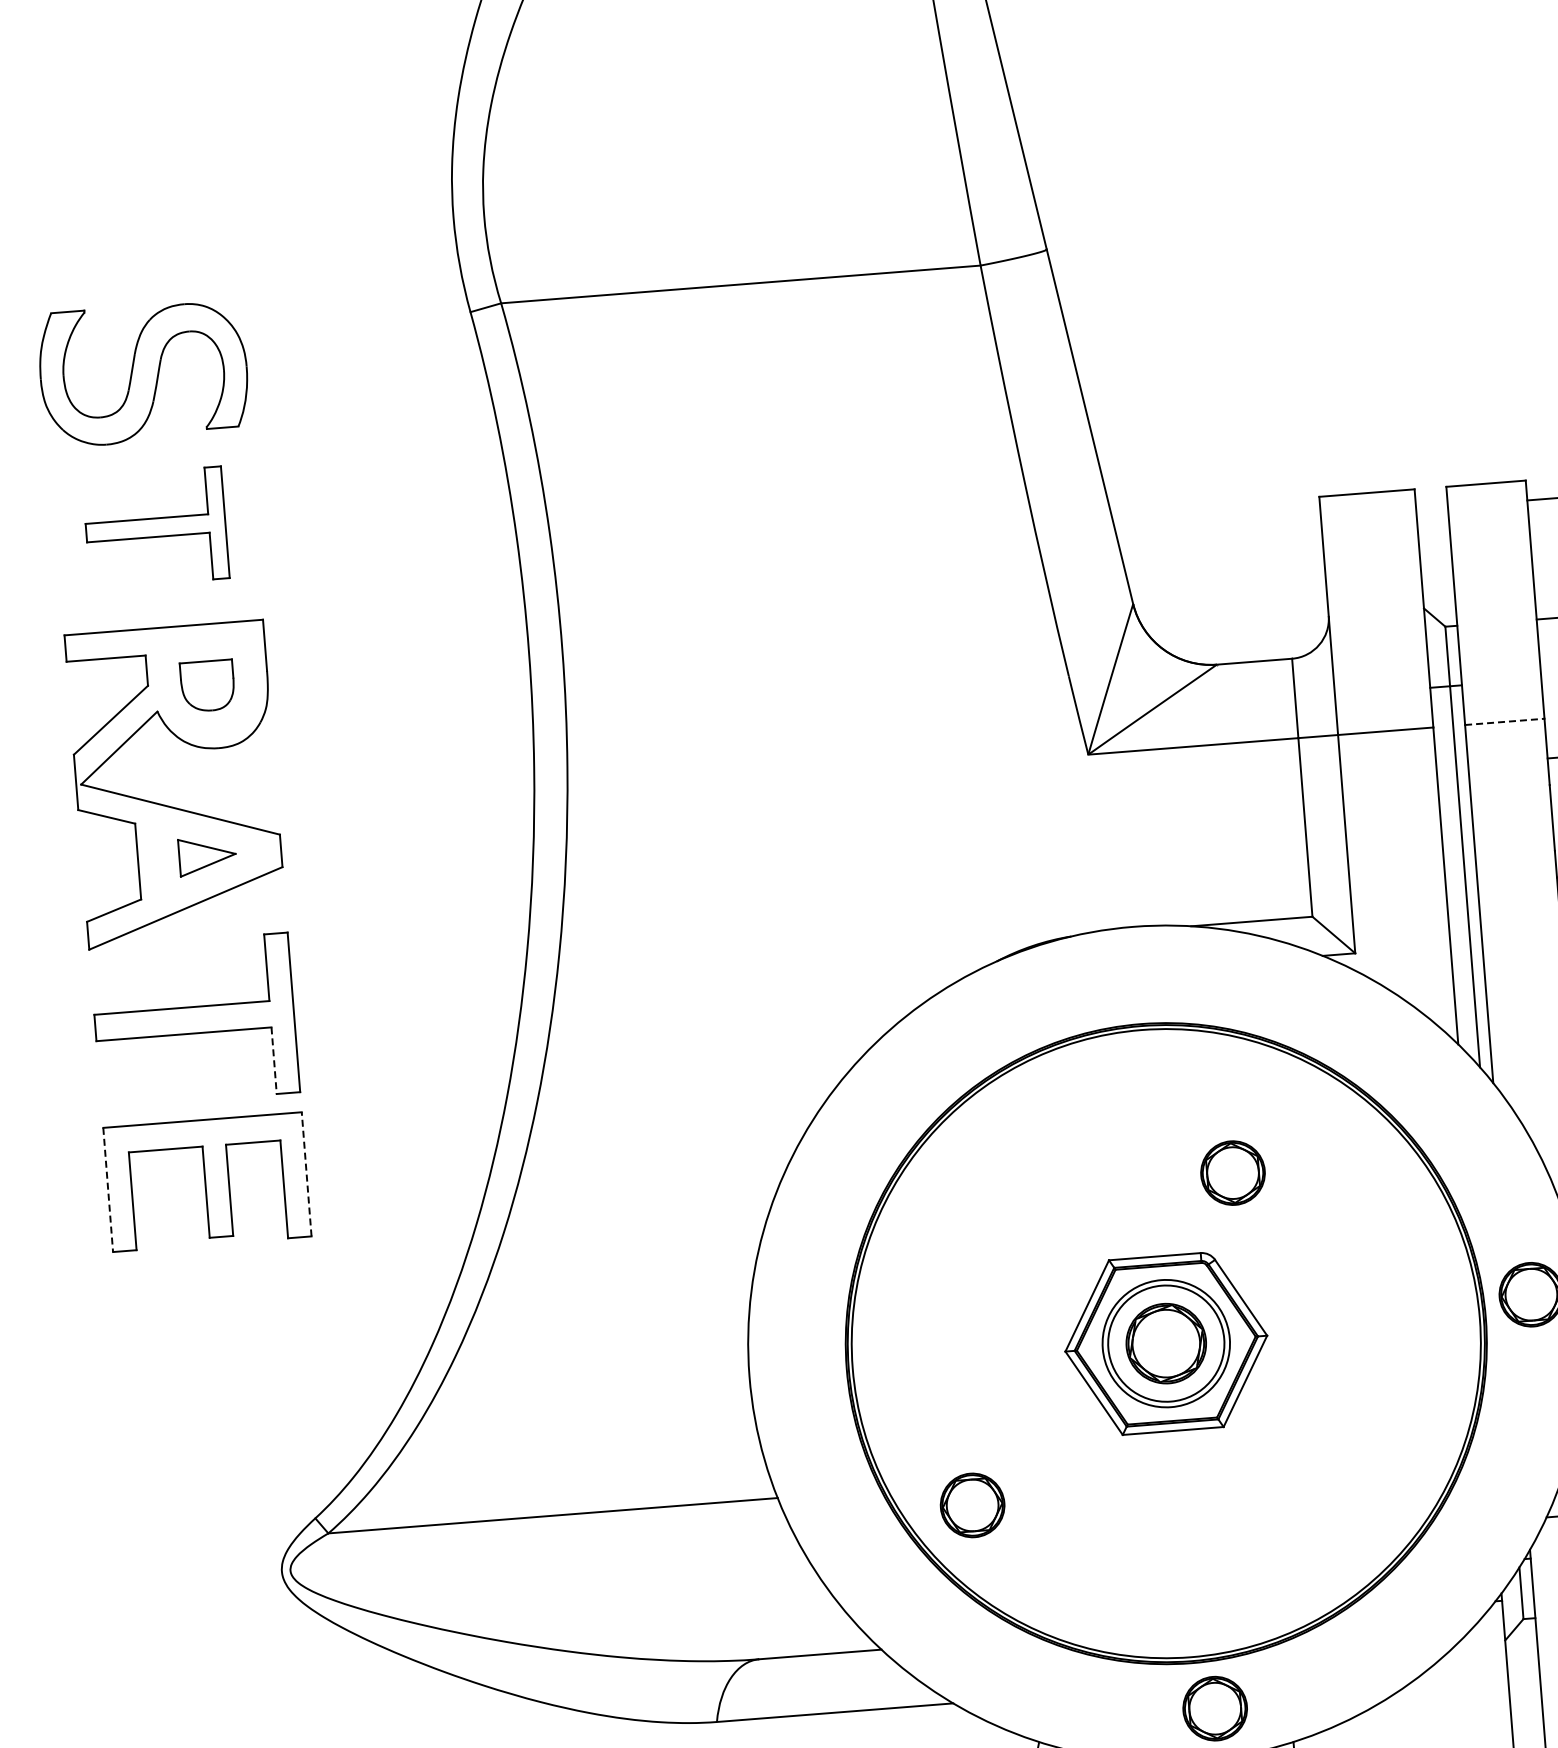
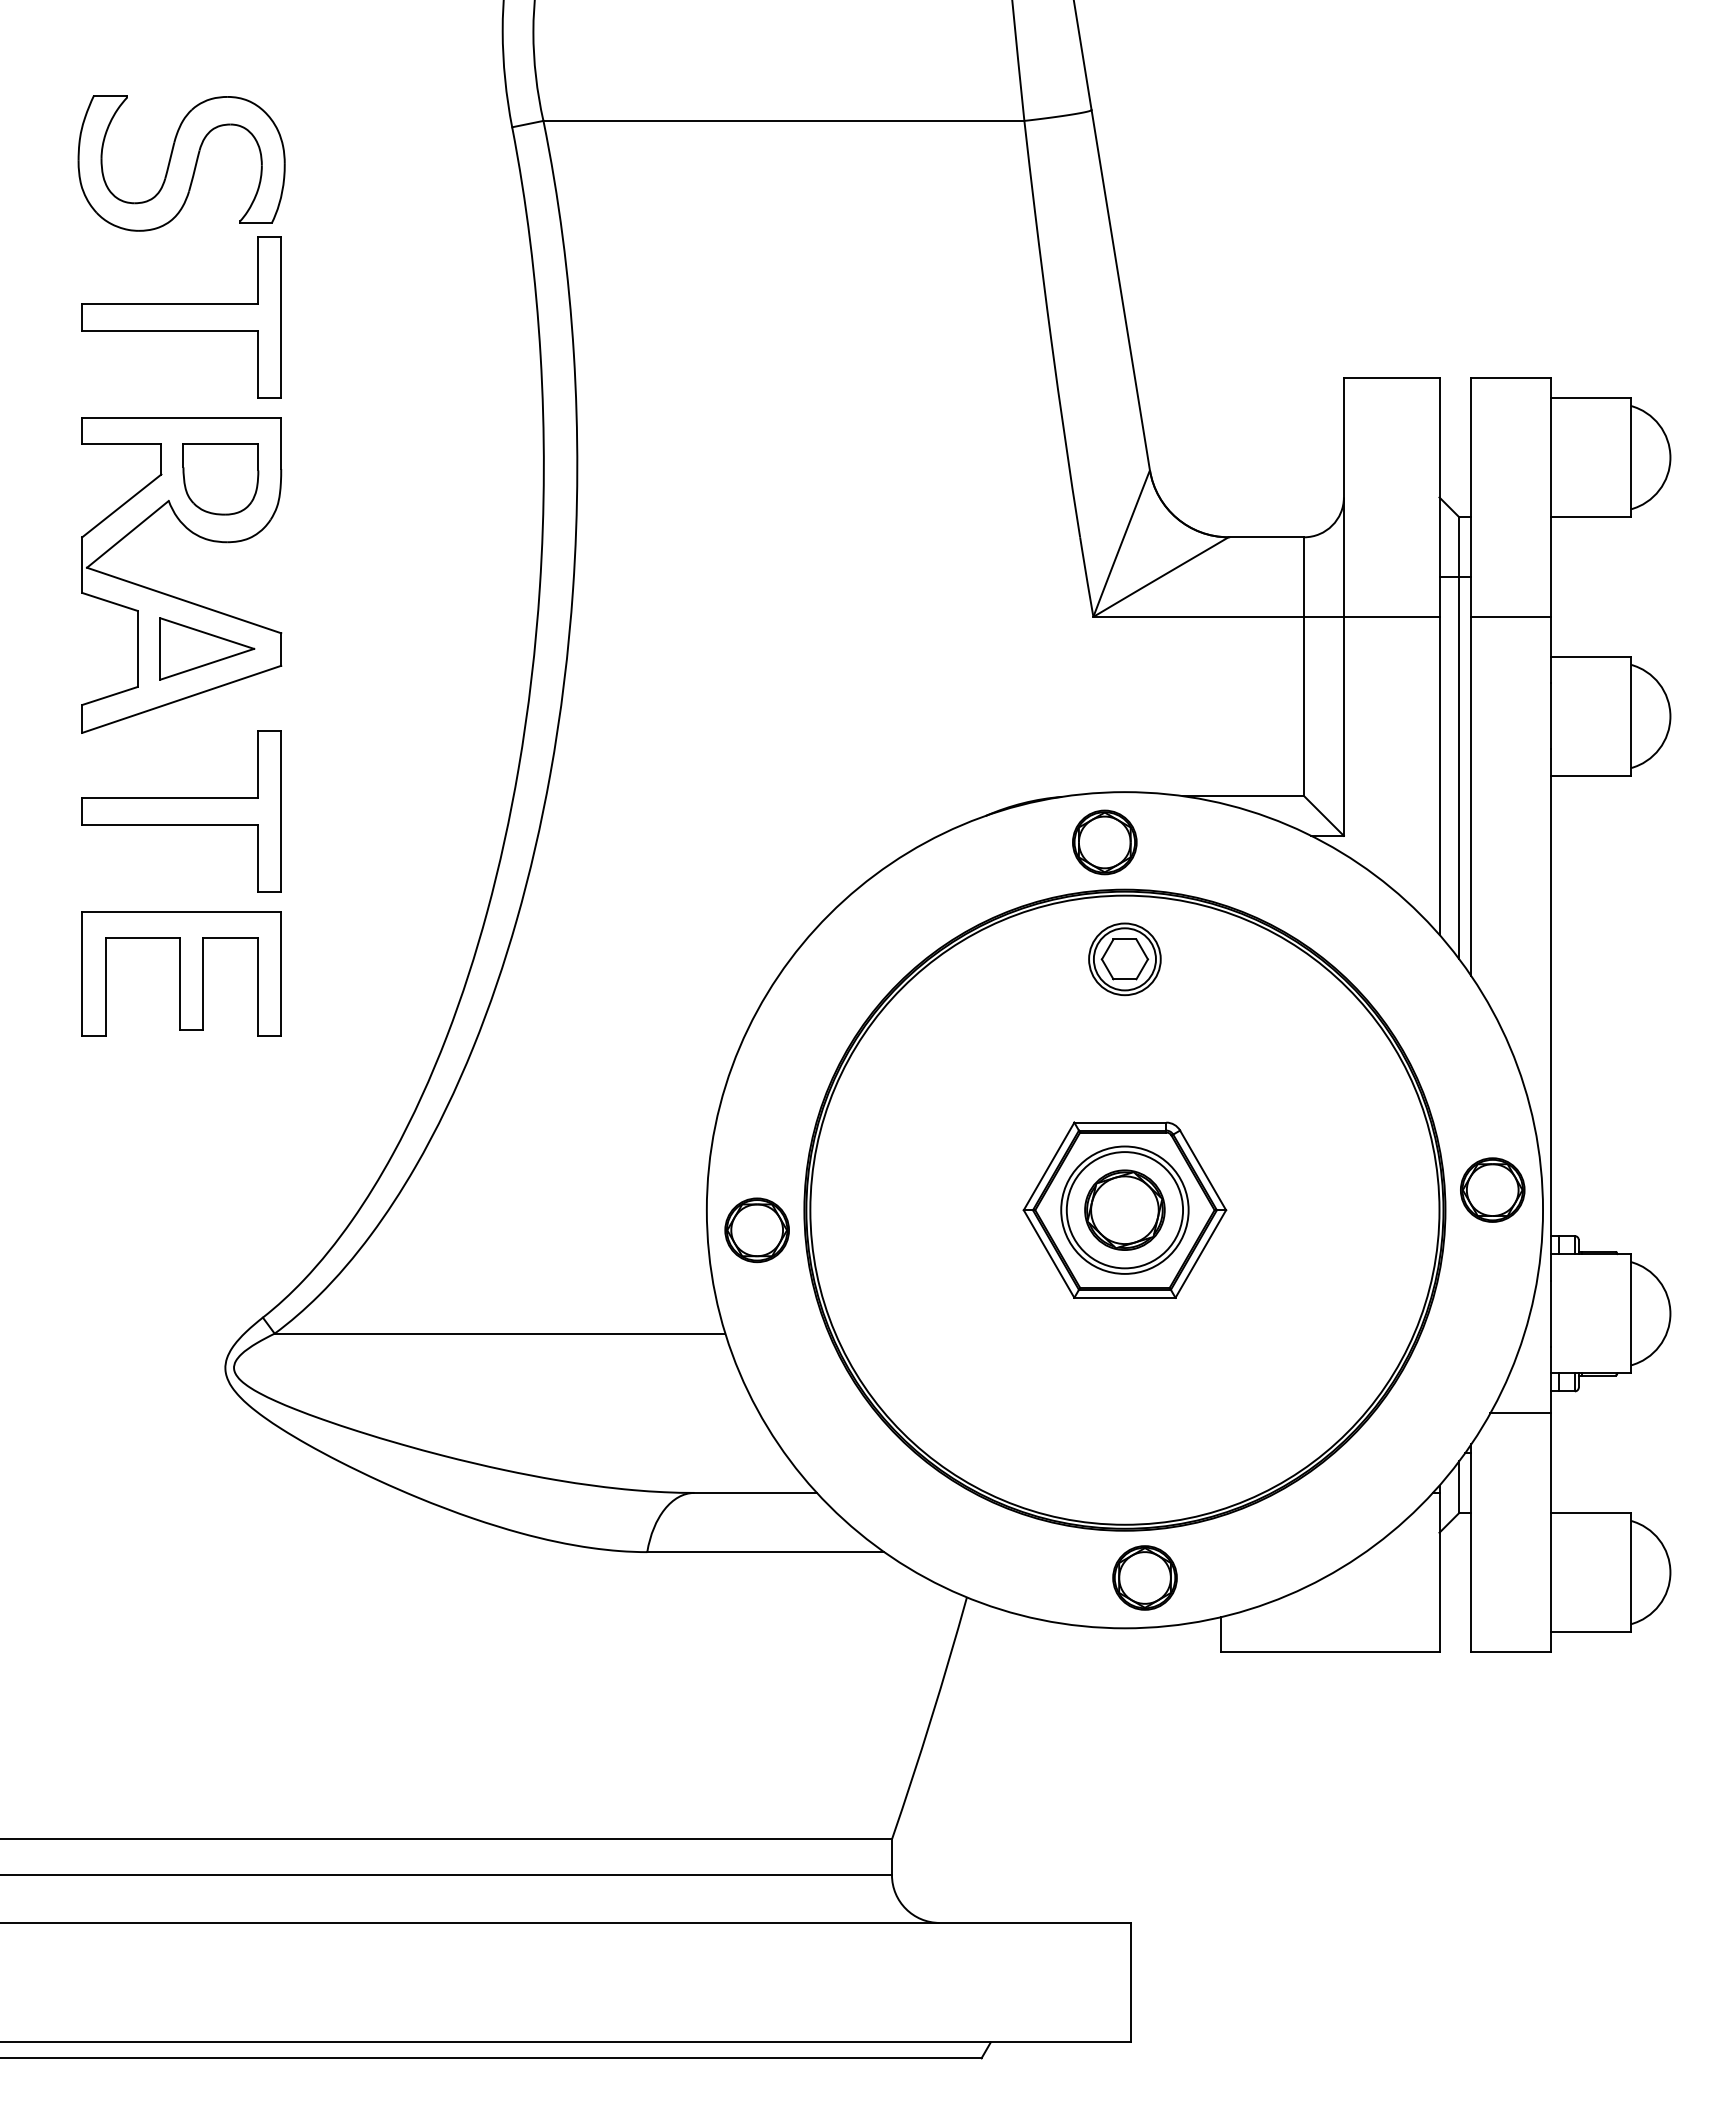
part: (155, 527) -> (181, 317), size x1.43
part: (207, 686) -> (220, 479), size x1.43
line: (1505, 721) -> (1511, 616), dashed -> solid
part: (207, 855) -> (207, 648), size x1.67
line: (273, 1061) -> (257, 858), dashed -> solid
part: (1146, 1093) -> (1124, 959), added
line: (306, 1173) -> (281, 973), dashed -> solid
part: (1232, 1173) -> (1104, 842), moved
line: (108, 1190) -> (82, 974), dashed -> solid
part: (971, 1505) -> (756, 1230), moved

